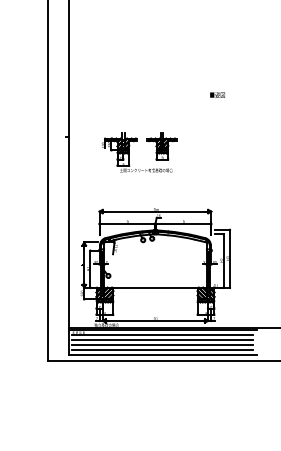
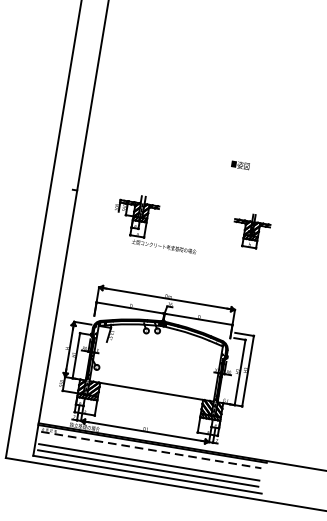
text: (217, 94) -> (240, 164), moved
part: (161, 146) -> (250, 231), moved
line: (162, 334) -> (150, 449), solid -> dashed
line: (162, 339) -> (149, 455), removed

